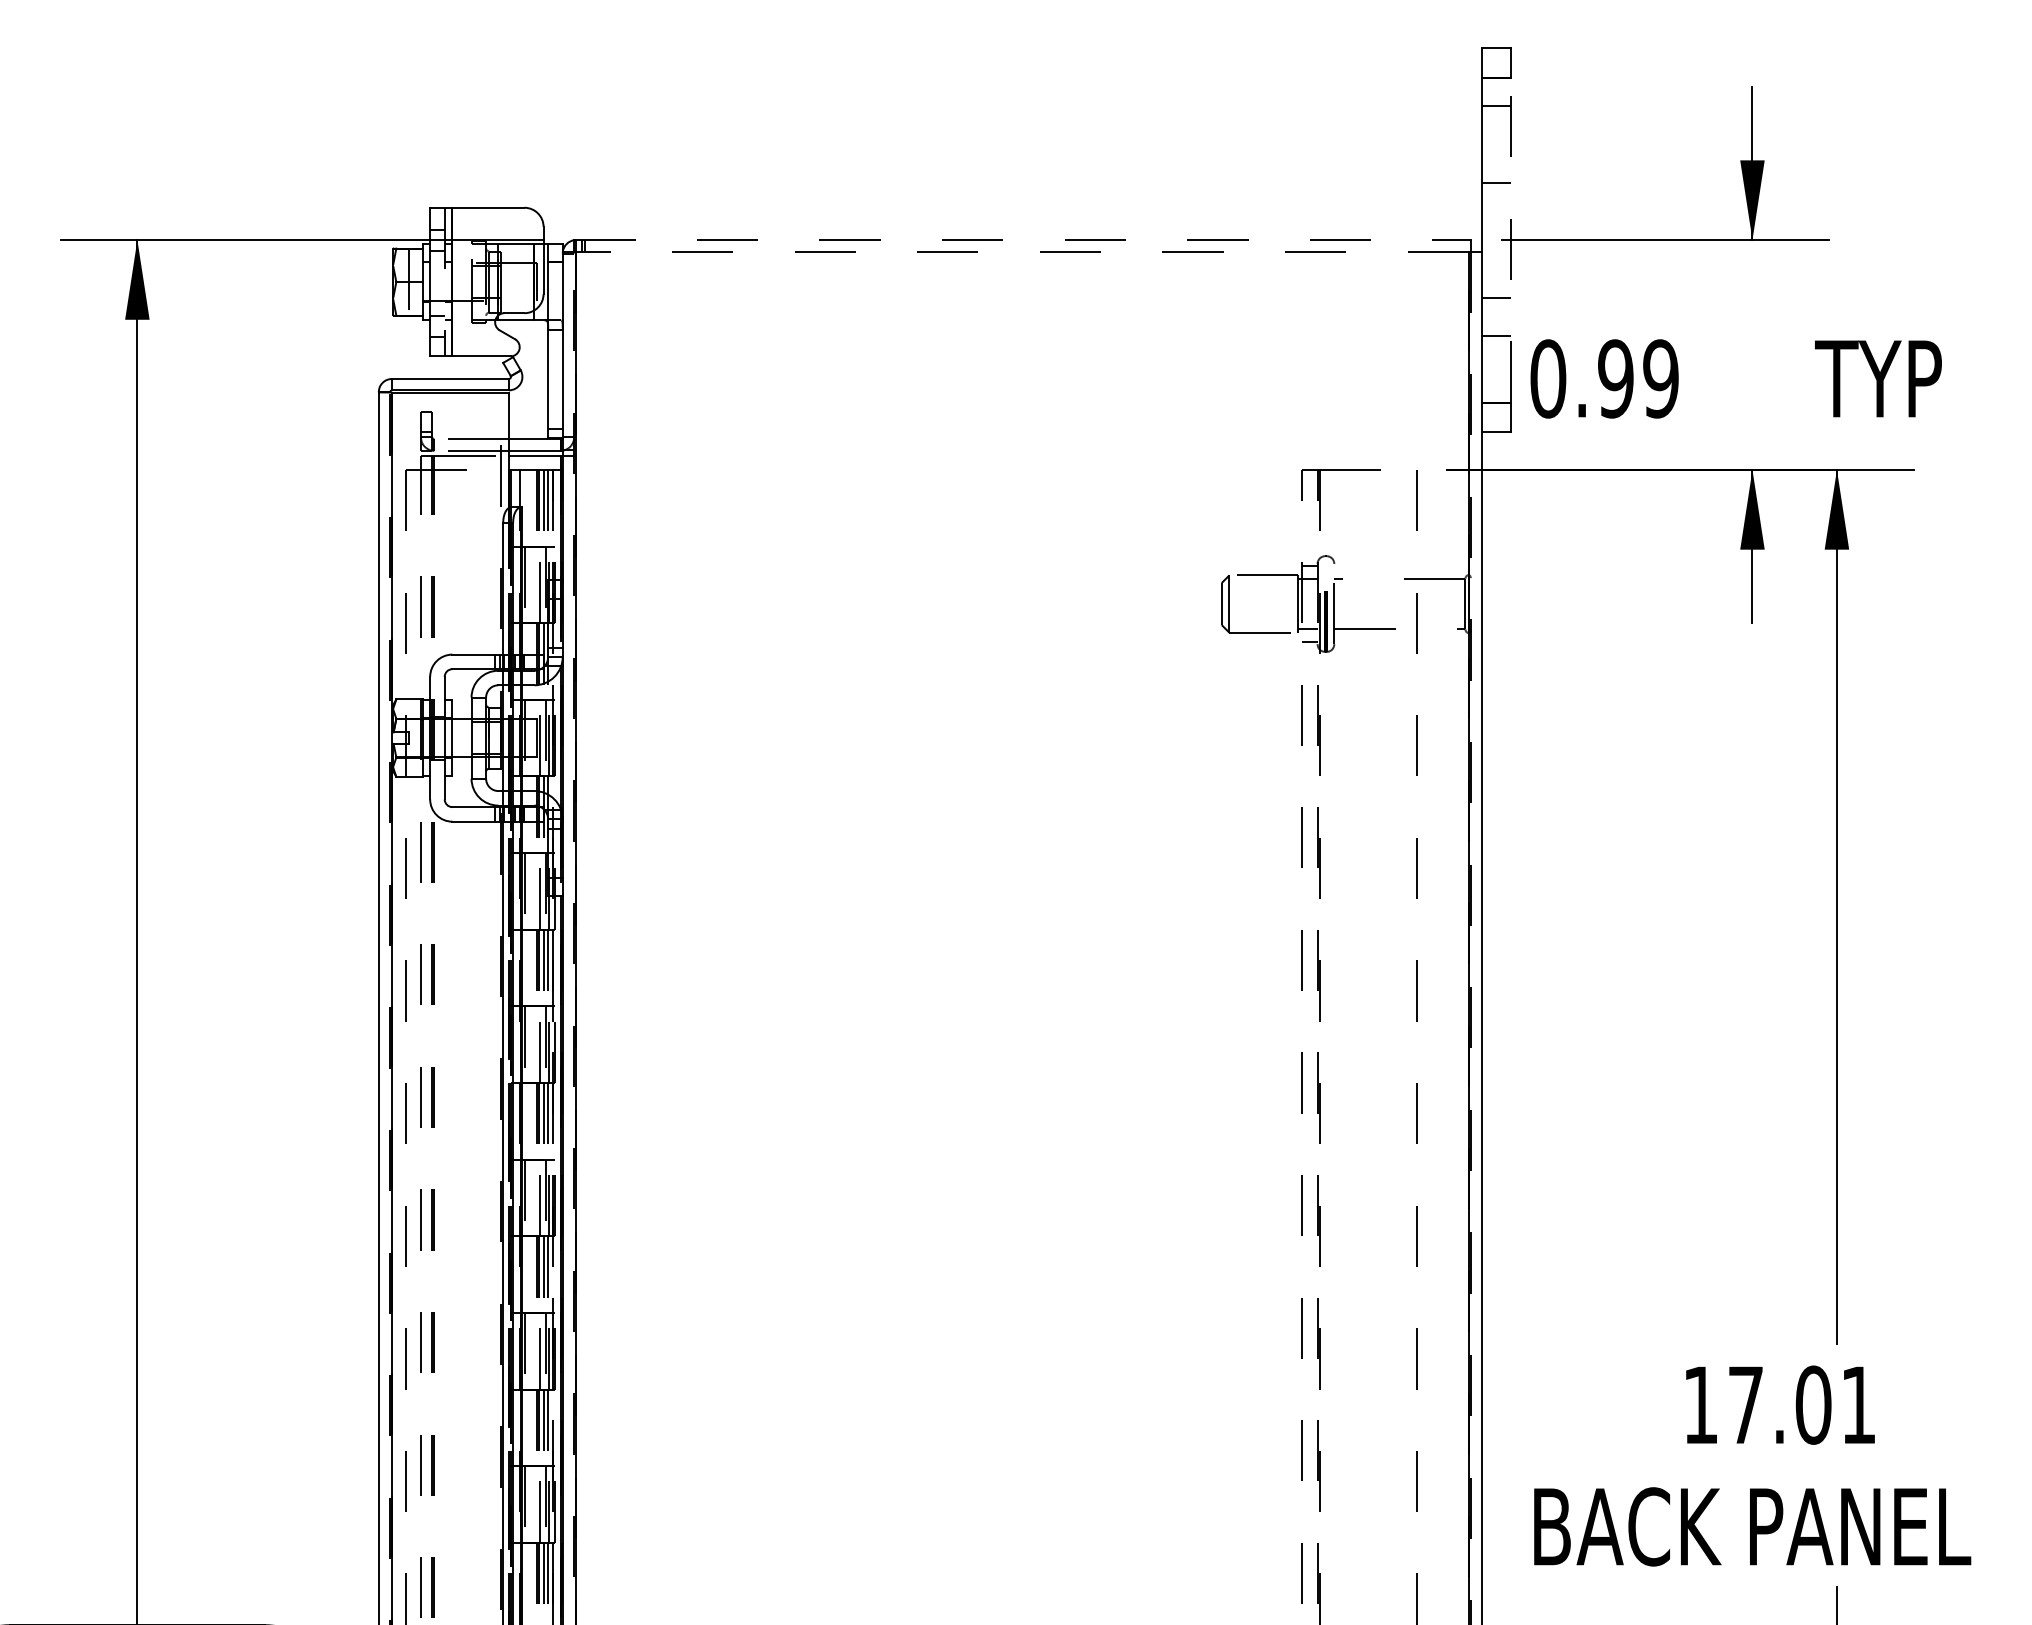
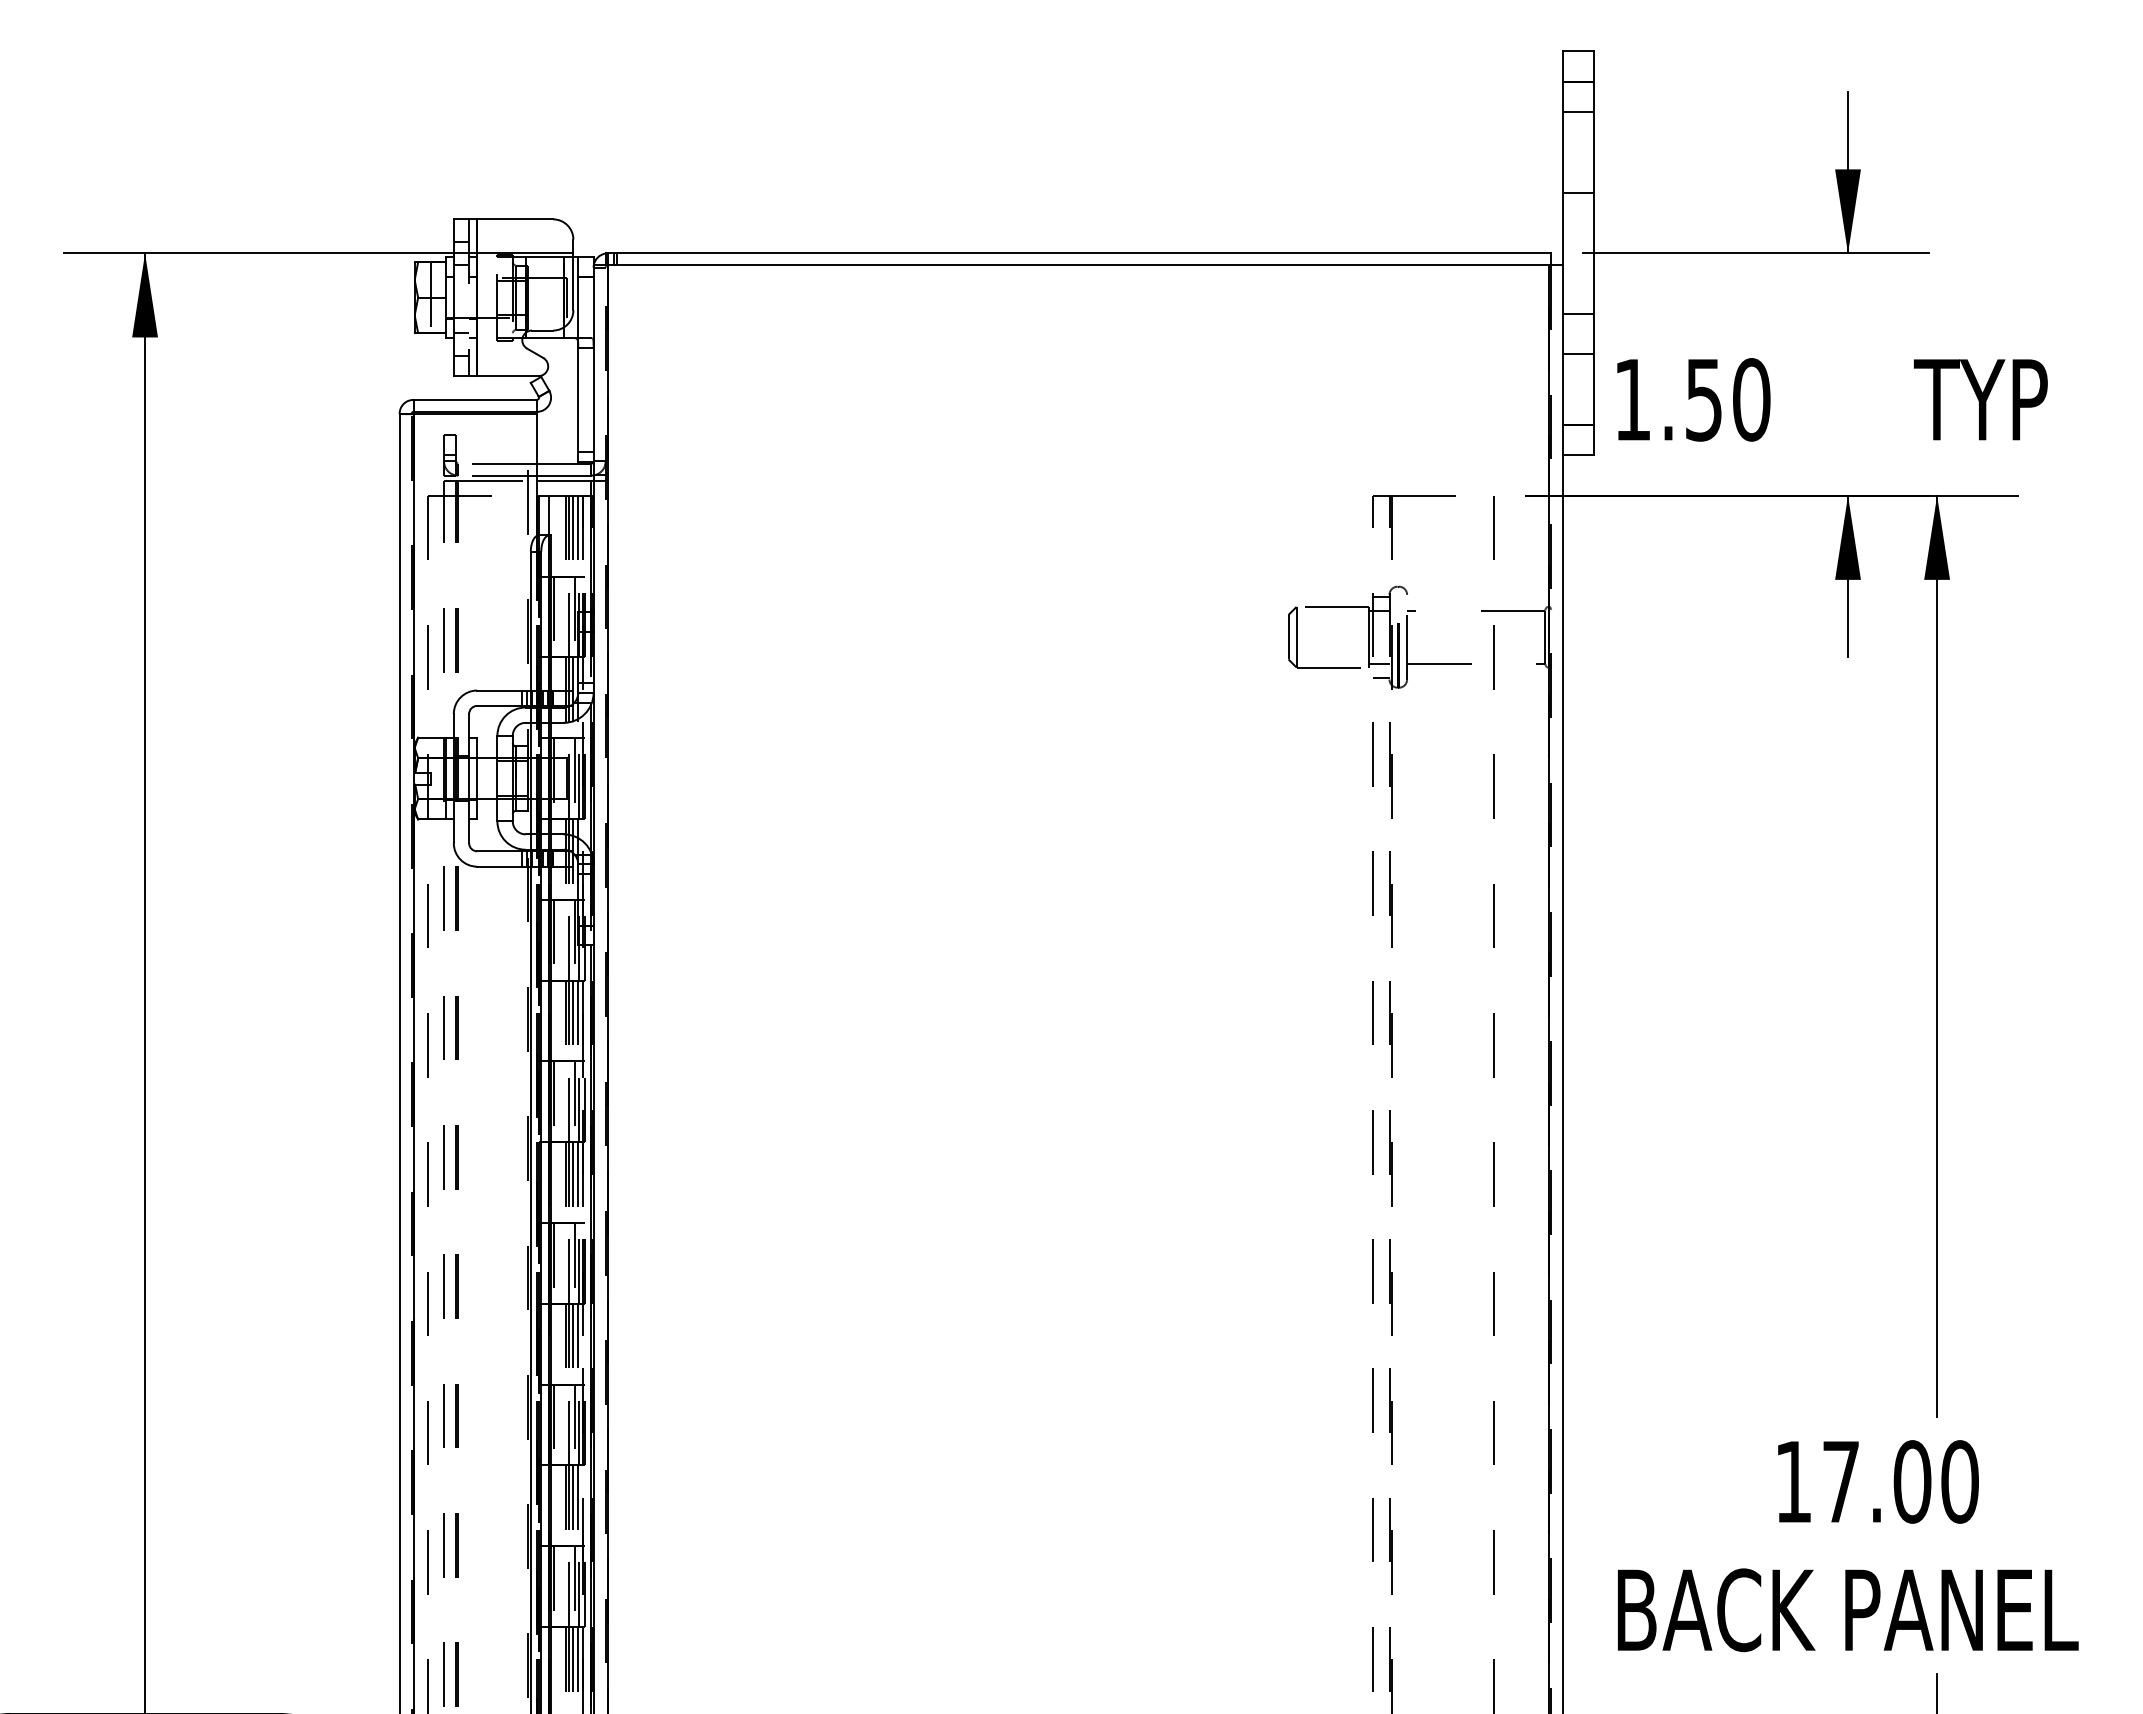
line: (1511, 239) -> (1593, 252), dashed -> solid
line: (1022, 240) -> (1078, 253), dashed -> solid
line: (1022, 251) -> (1078, 265), dashed -> solid
text: (1604, 378) -> (1692, 399), 0.99 -> 1.50
text: (1858, 1404) -> (1959, 1481), 17.01 -> 17.00

